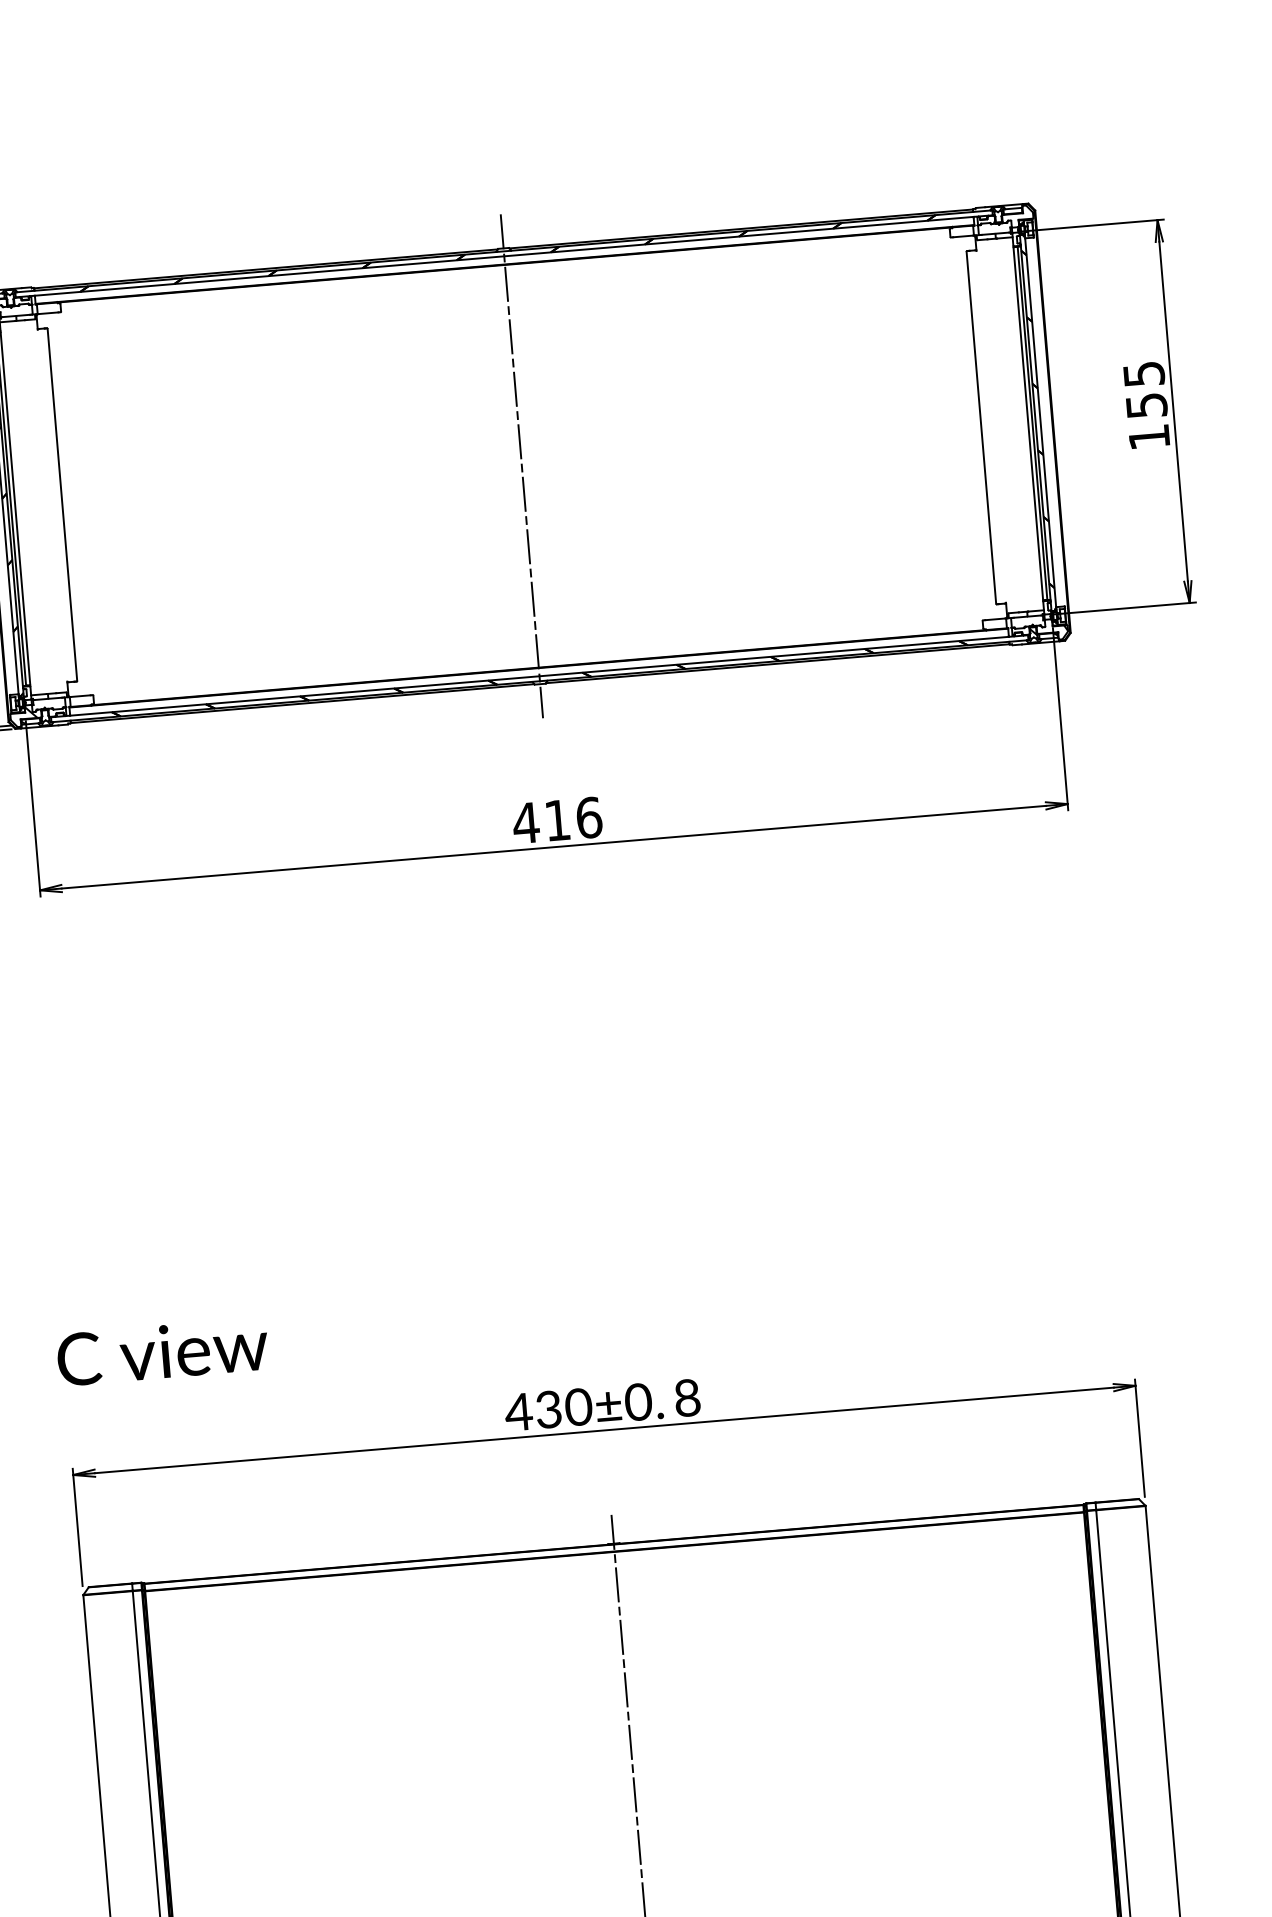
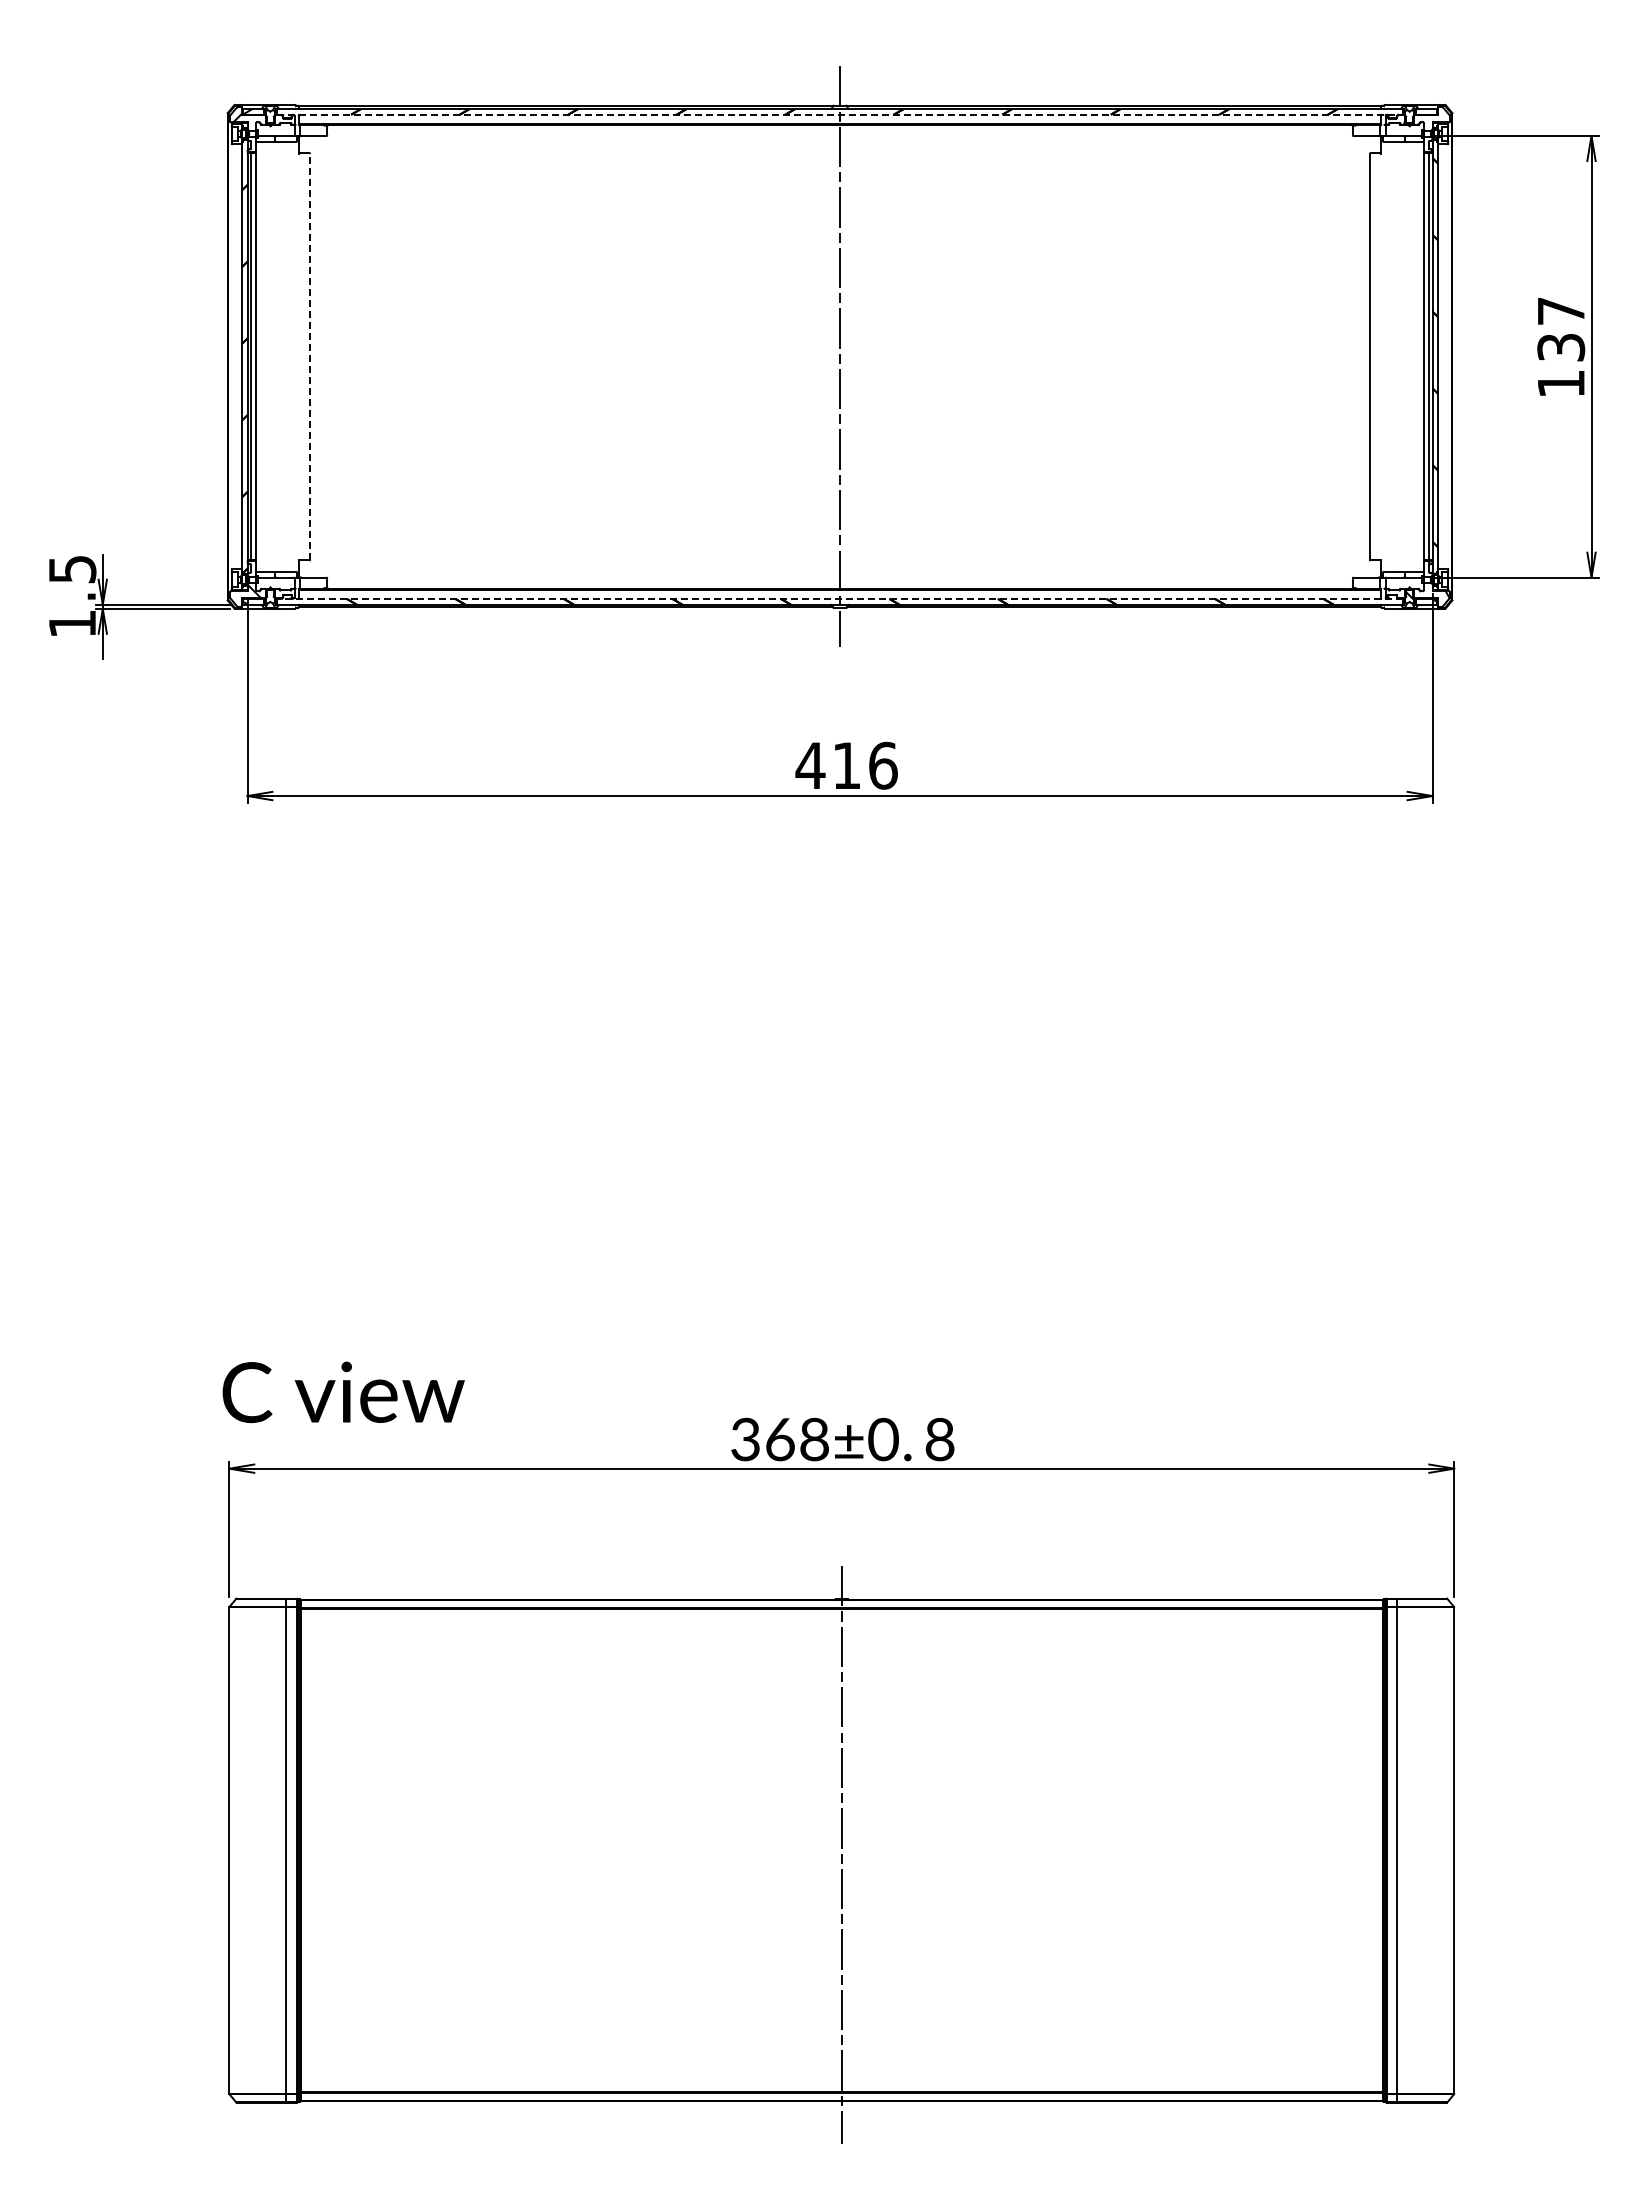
line: (504, 256) -> (840, 114), solid -> dashed
text: (1145, 390) -> (1561, 329), 155 -> 137
line: (62, 504) -> (310, 356), solid -> dashed
line: (539, 675) -> (839, 598), solid -> dashed
text: (162, 1352) -> (343, 1392), moved
text: (548, 1409) -> (779, 1439), 430±0. -> 368±0.

